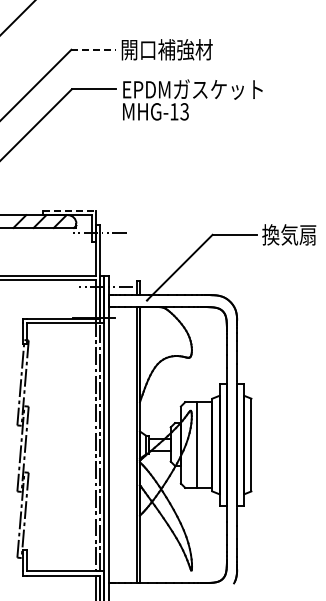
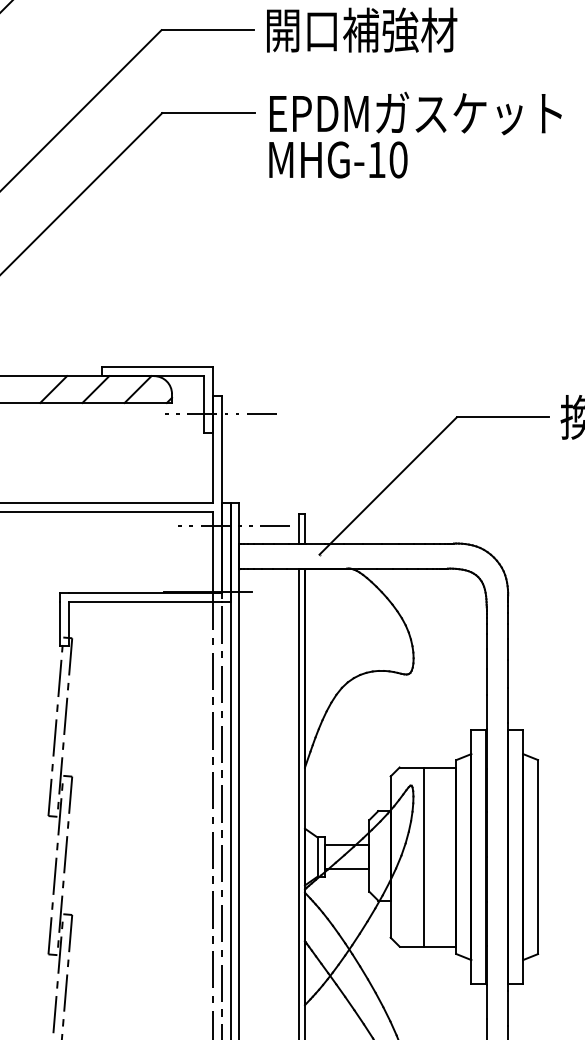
line: (94, 49) -> (209, 29), dashed -> solid
text: (184, 111) -> (398, 159), MHG-13 -> MHG-10
line: (69, 210) -> (157, 366), dashed -> solid

